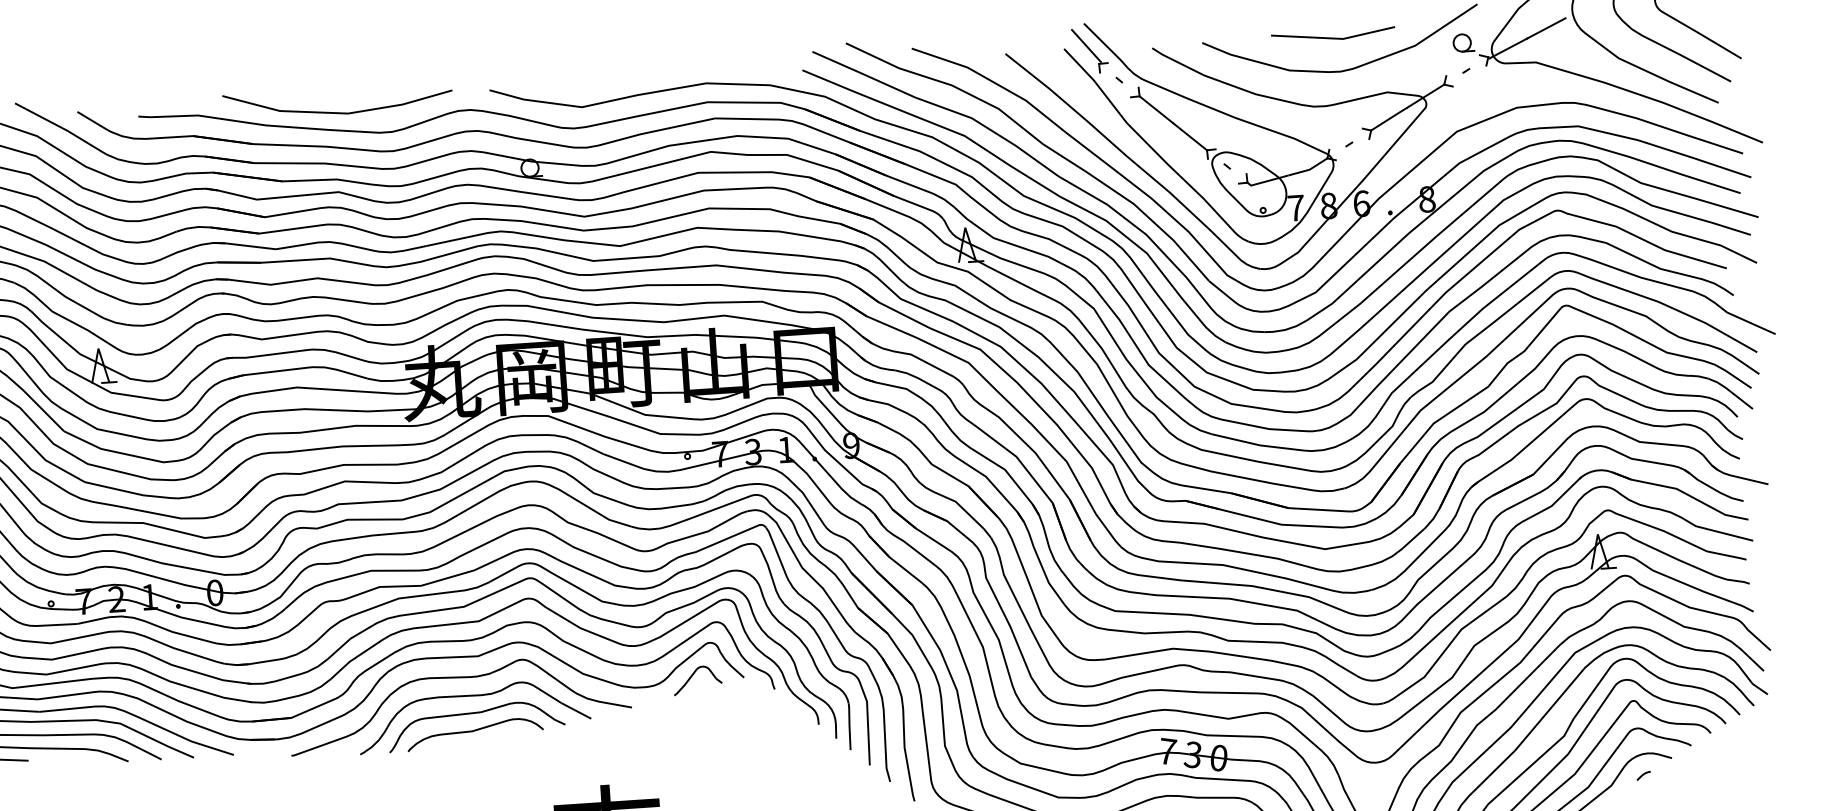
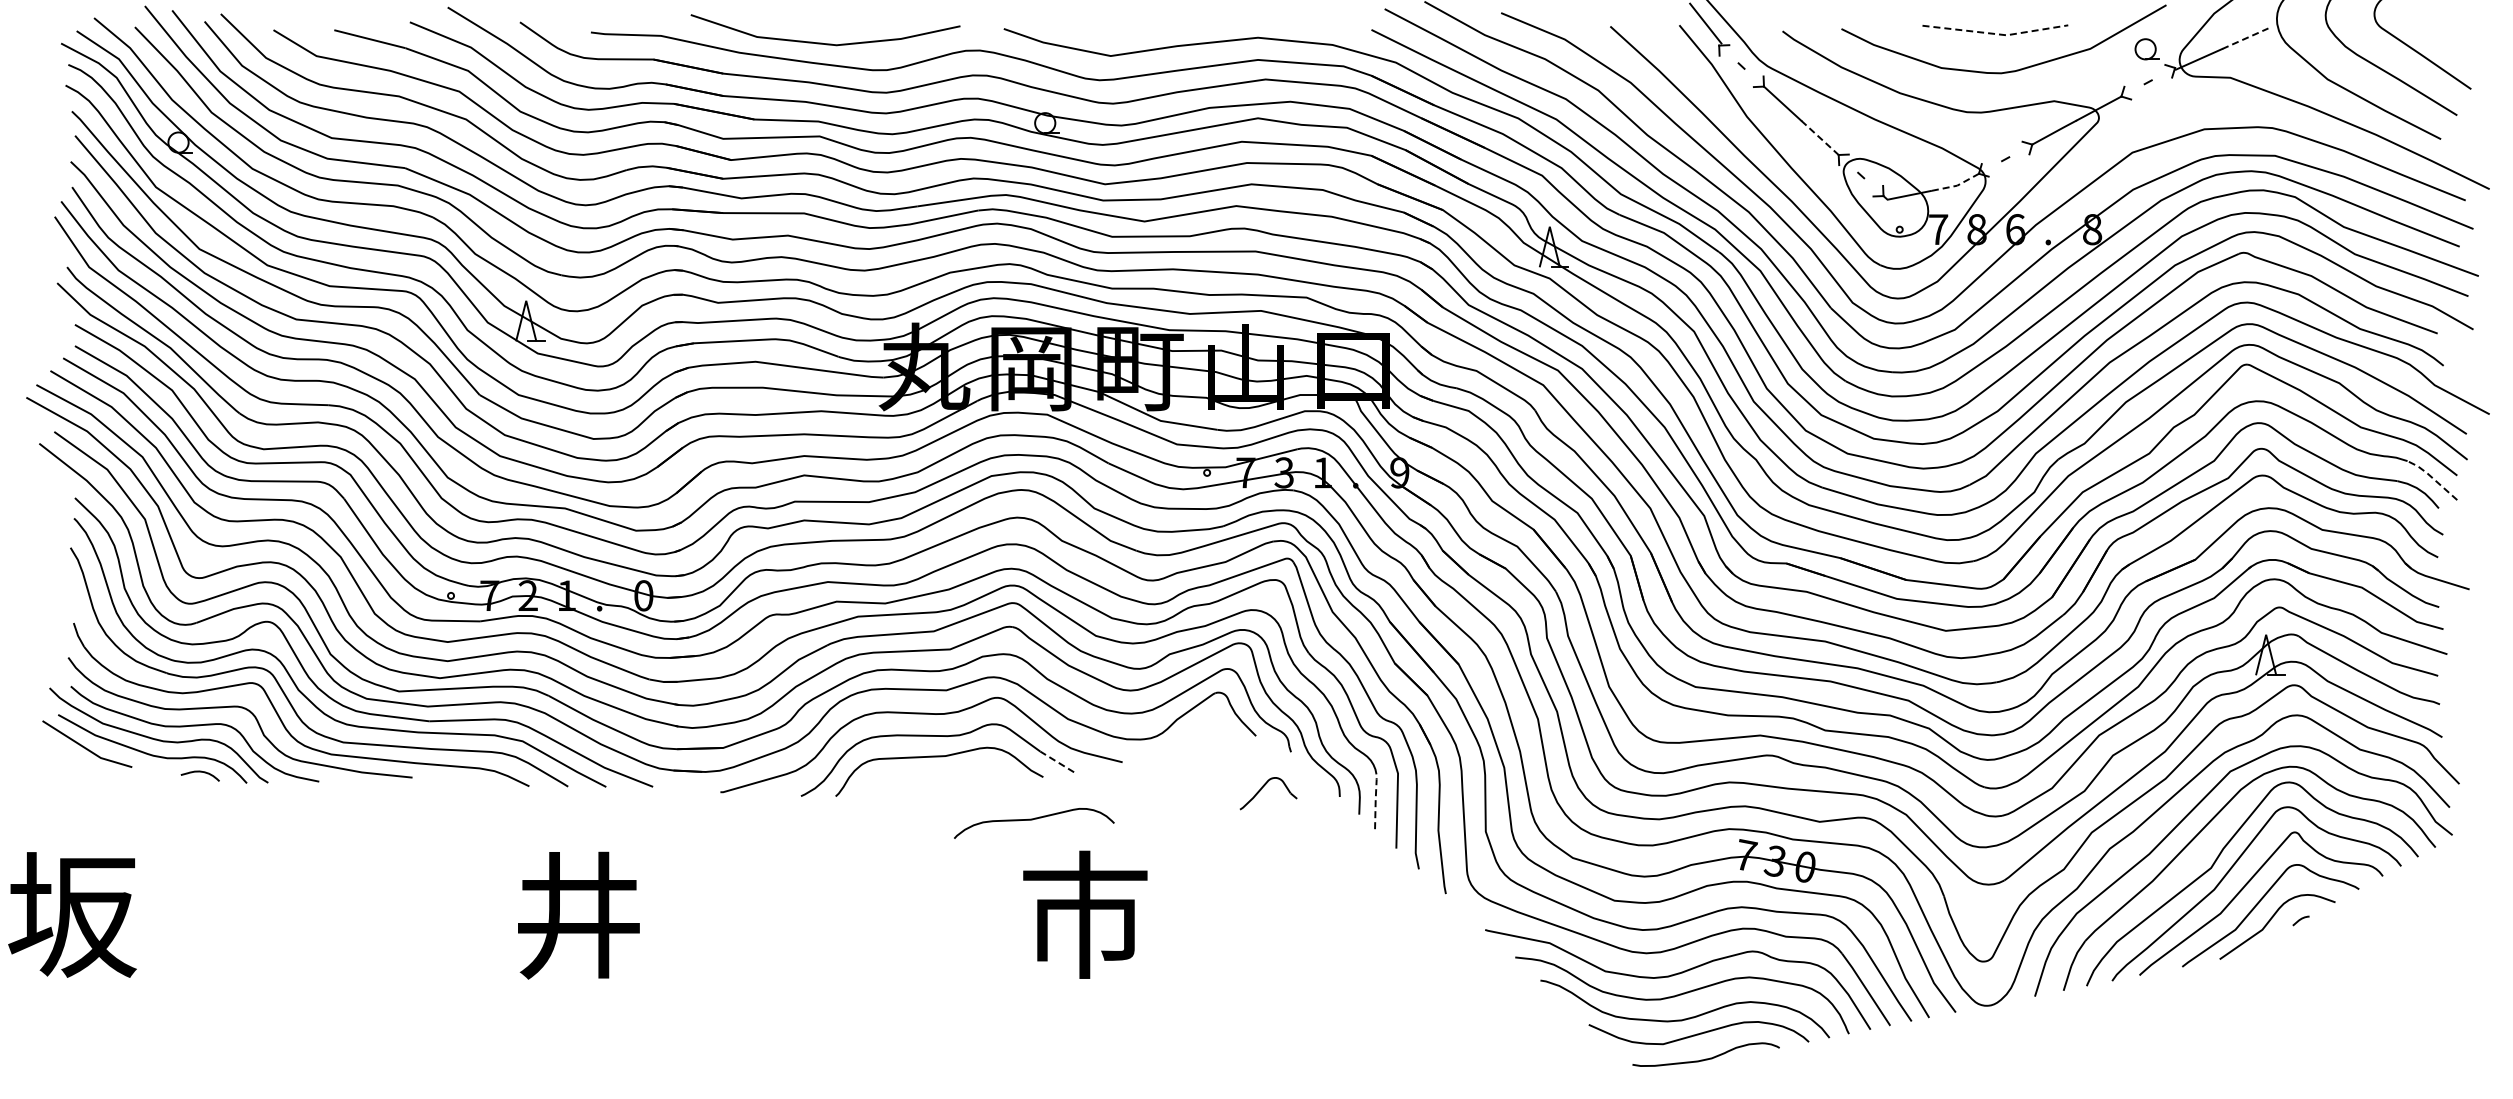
line: (1546, 28) -> (2245, 38), solid -> dashed
line: (1334, 38) -> (1996, 34), solid -> dashed
line: (1190, 137) -> (1820, 138), solid -> dashed
line: (1309, 169) -> (1957, 185), solid -> dashed
line: (1730, 391) -> (2432, 477), solid -> dashed
part: (691, 678) -> (1261, 790), moved
line: (576, 710) -> (1057, 761), solid -> dashed
line: (849, 725) -> (1375, 800), solid -> dashed
curve: (473, 731) -> (1032, 820), moved

